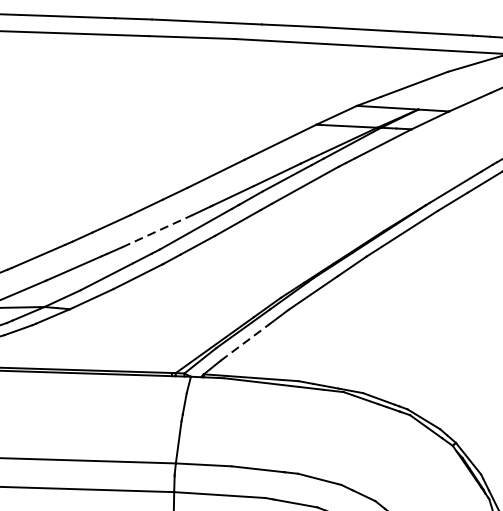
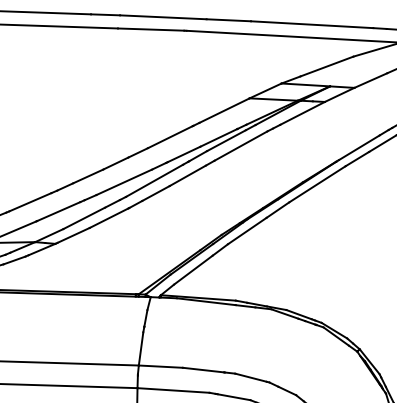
line: (157, 231) -> (124, 182), dashed -> solid
line: (245, 341) -> (193, 269), dashed -> solid

